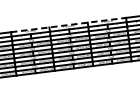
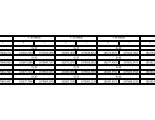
line: (68, 25) -> (76, 36), dashed -> solid

